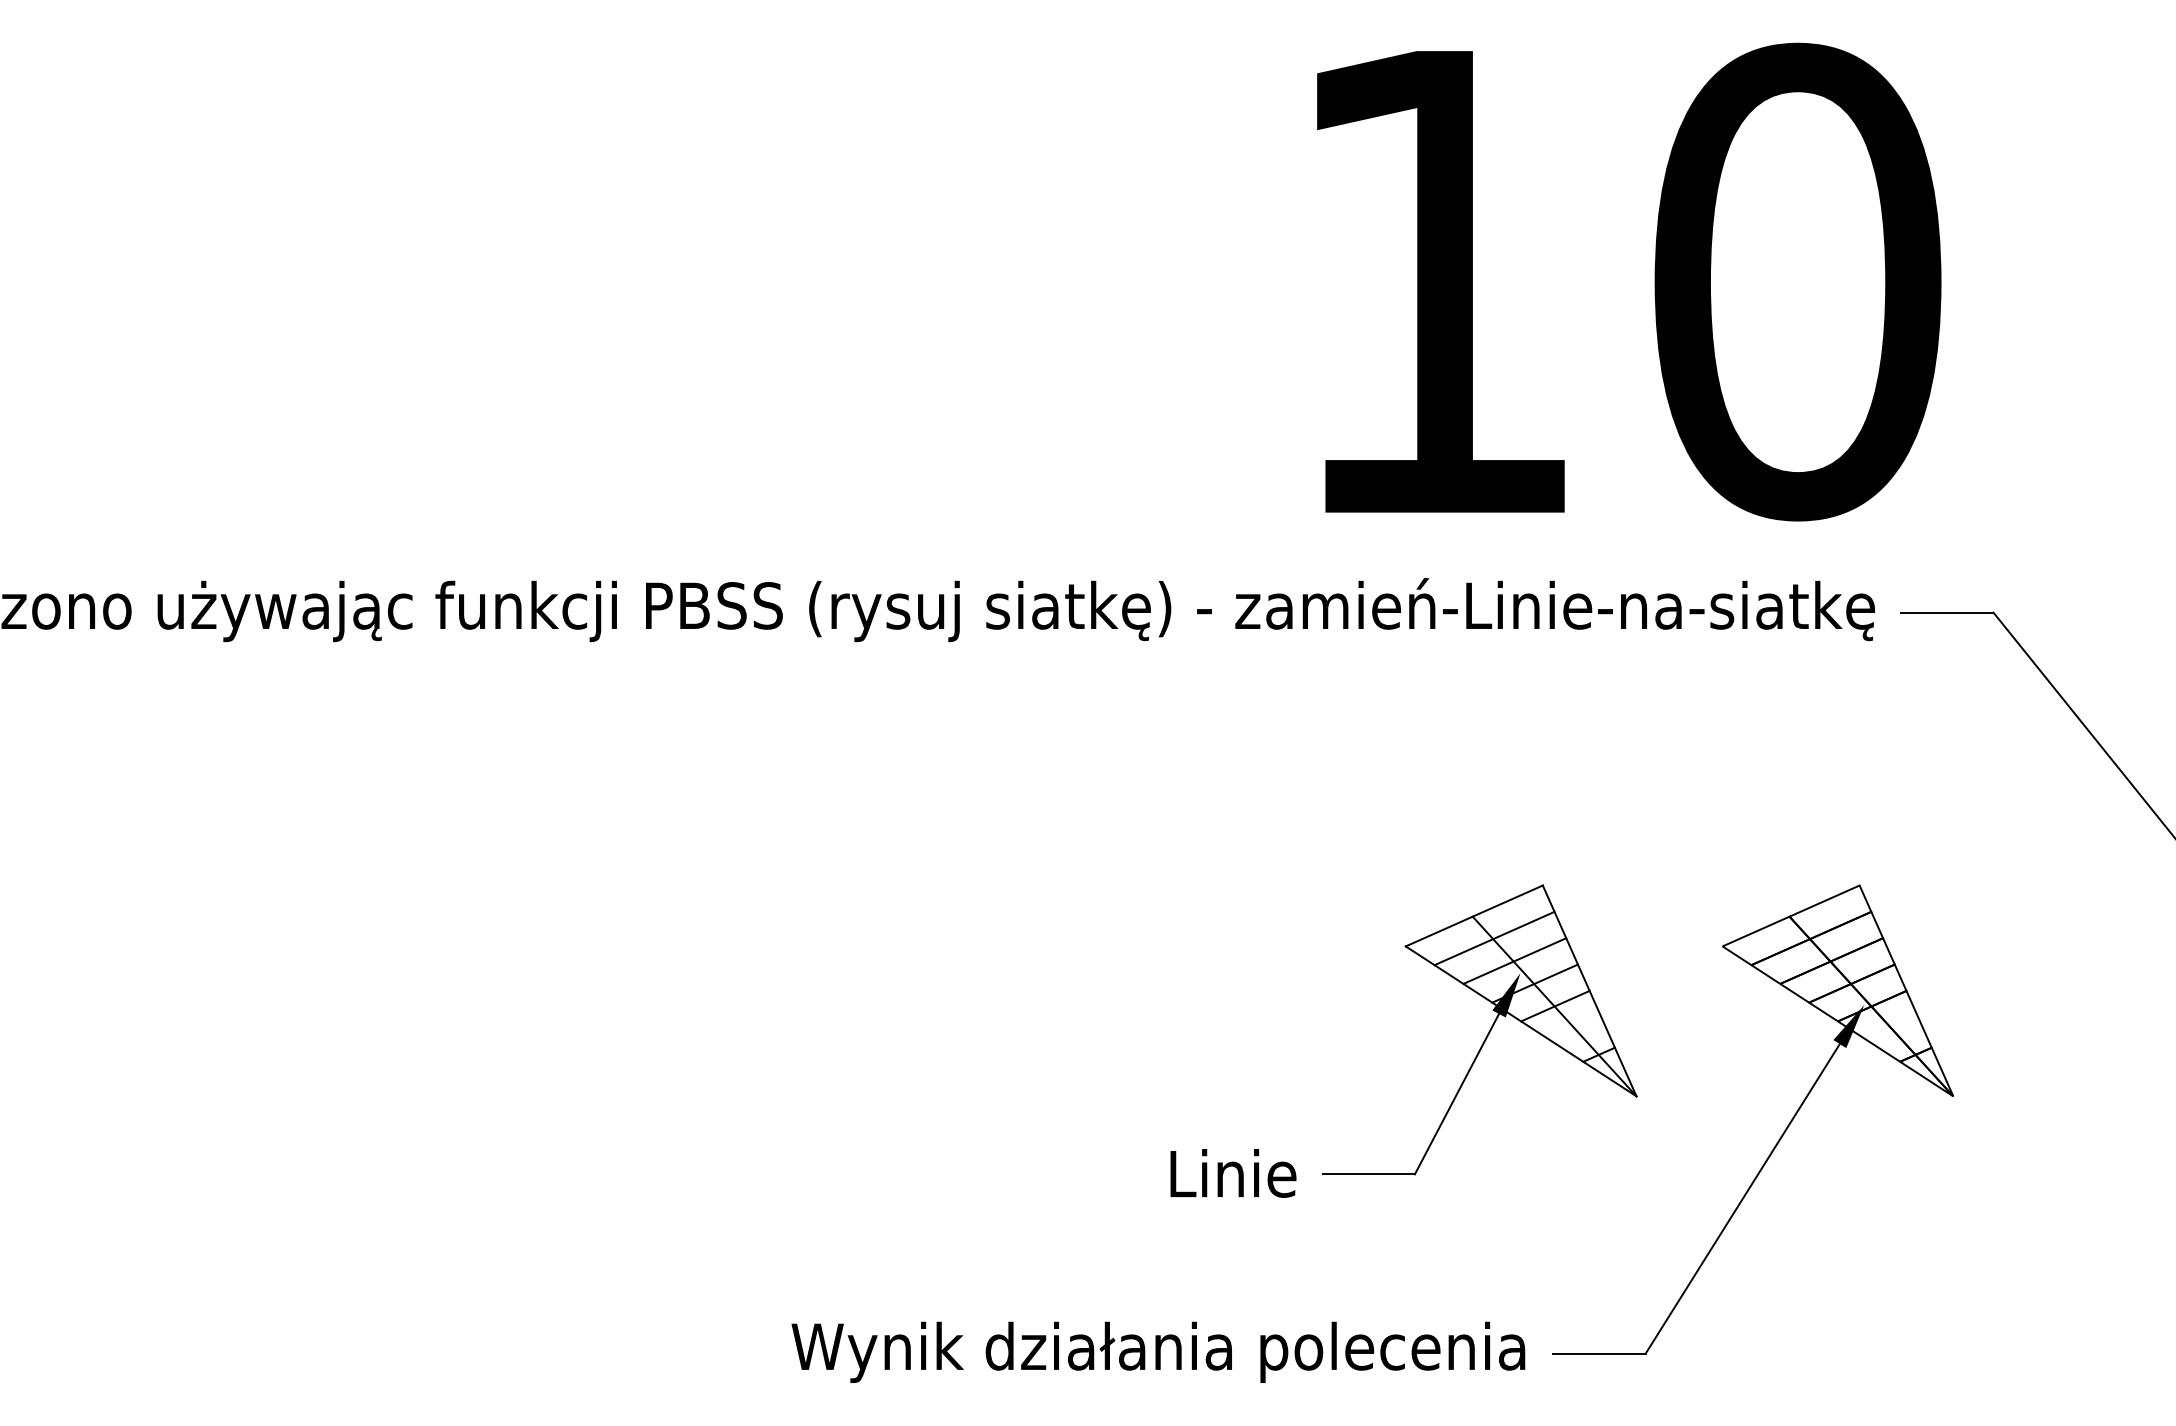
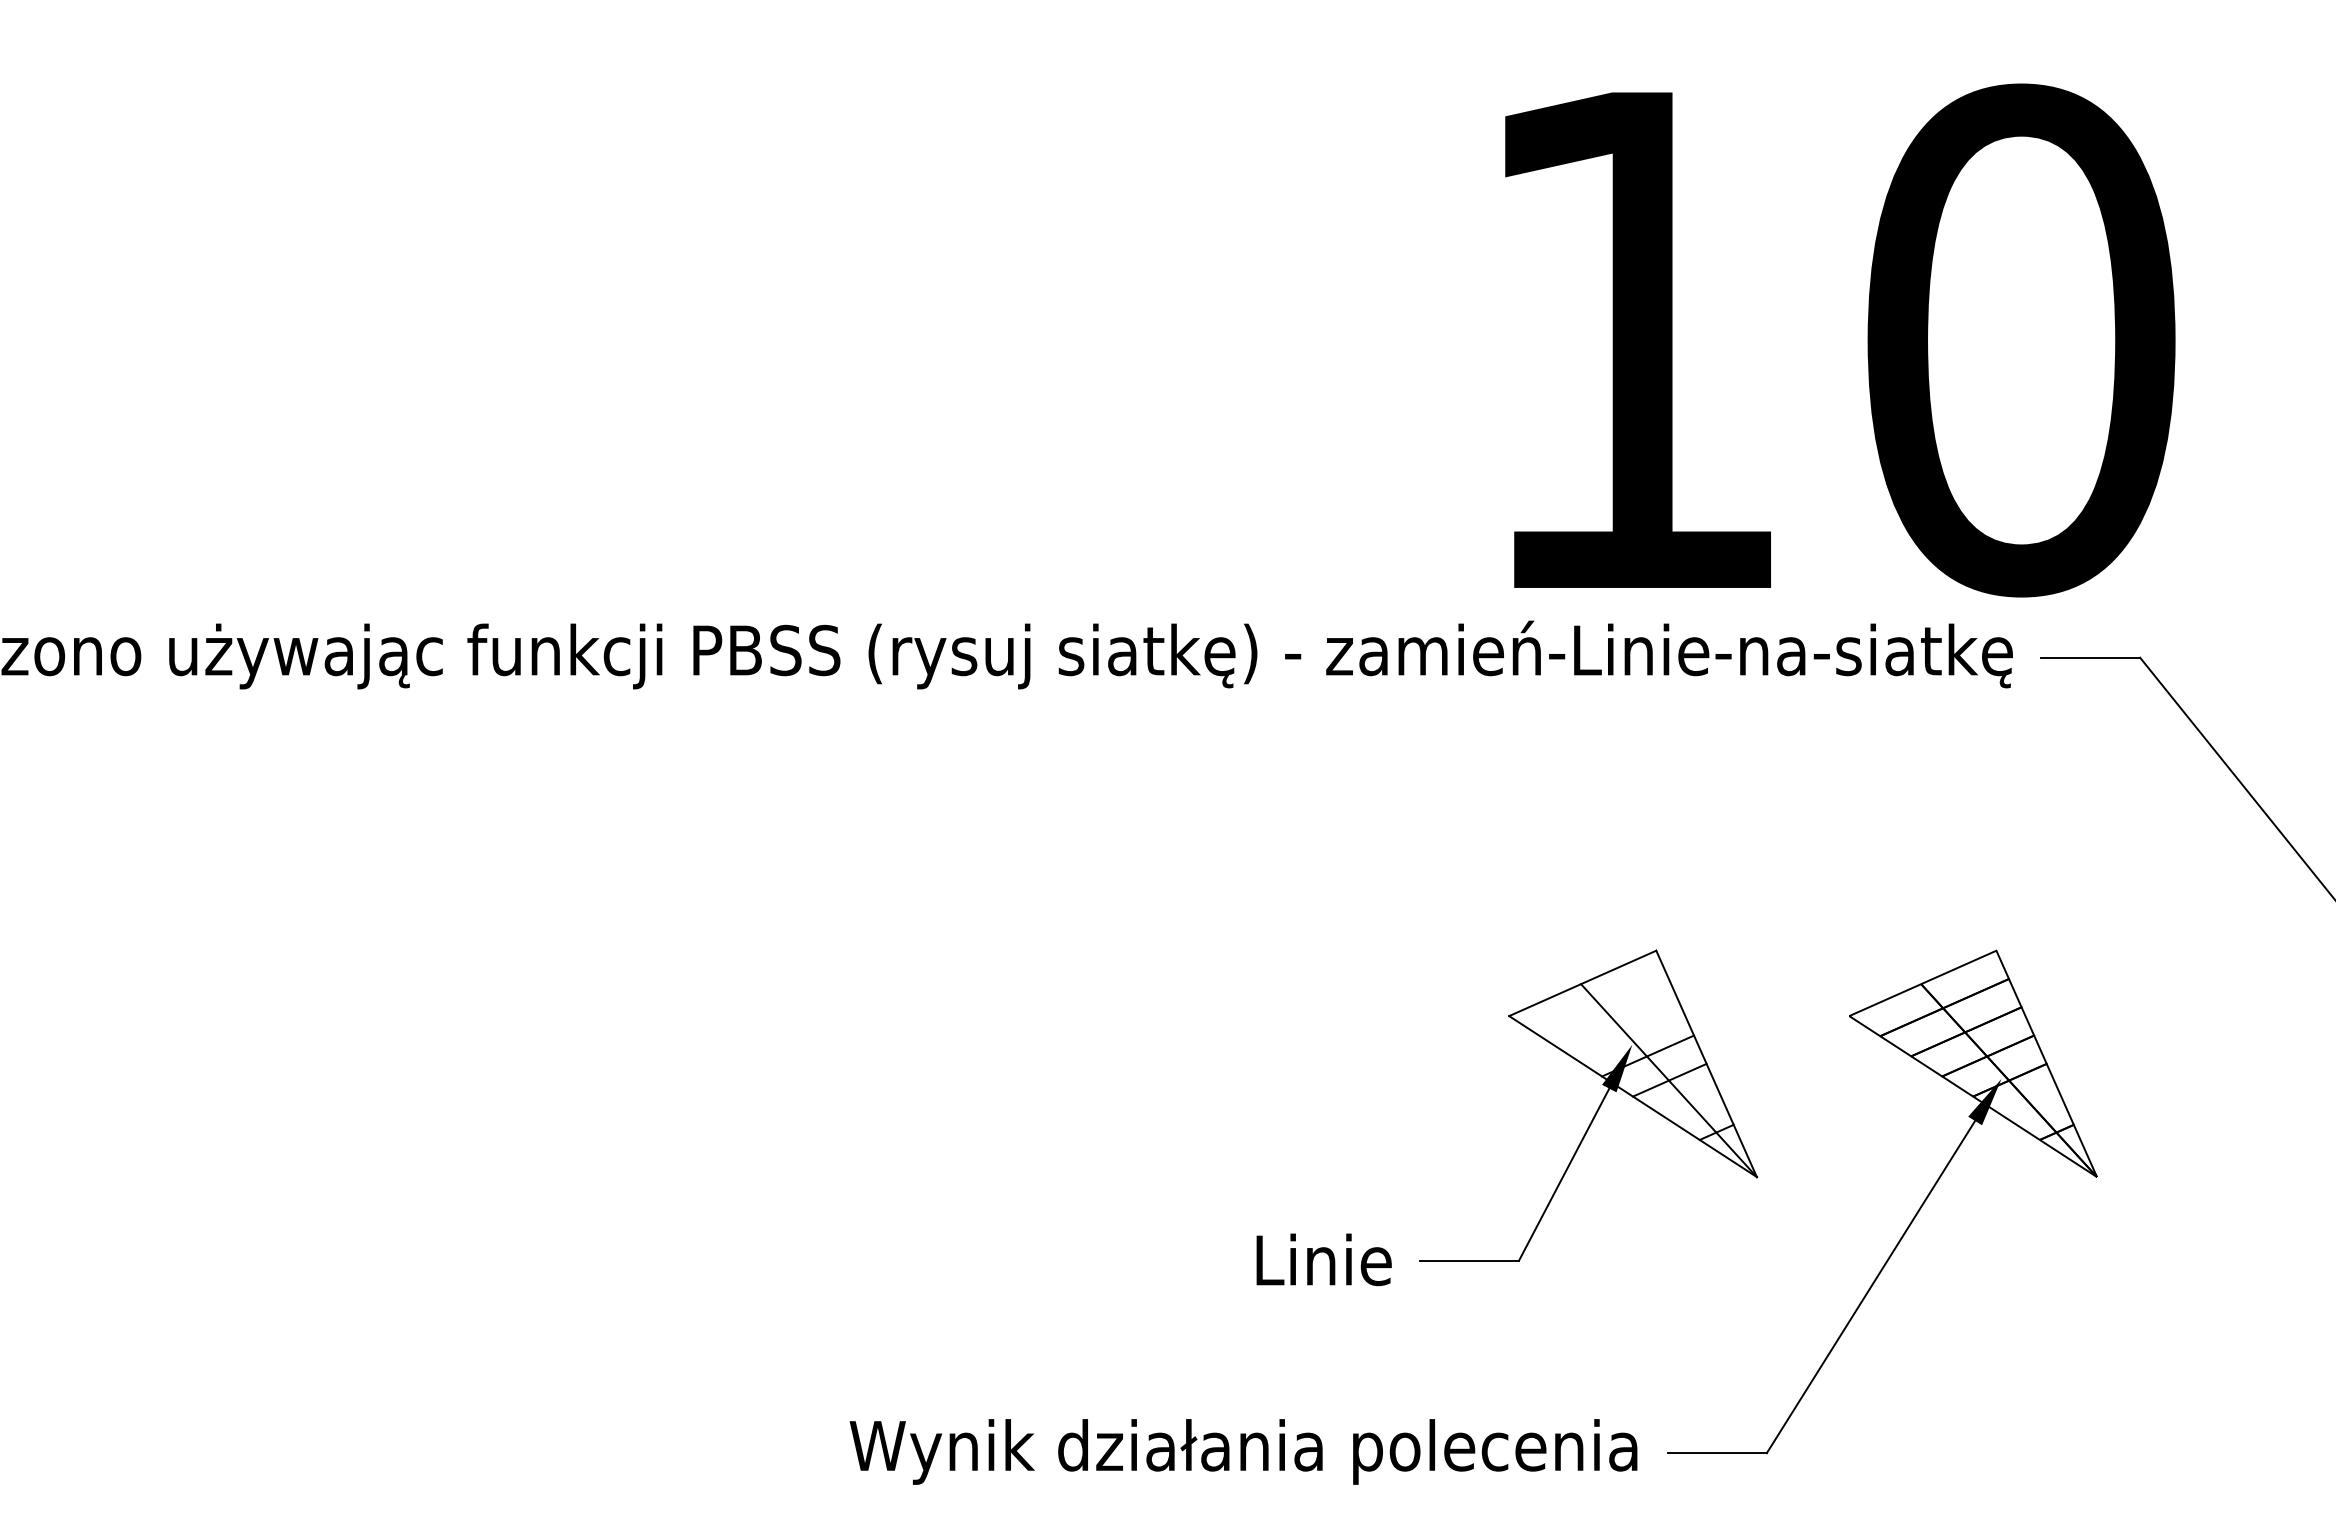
text: (1629, 281) -> (1840, 339), moved
line: (1494, 938) -> (1604, 1007), removed
line: (1514, 960) -> (1625, 1031), removed

